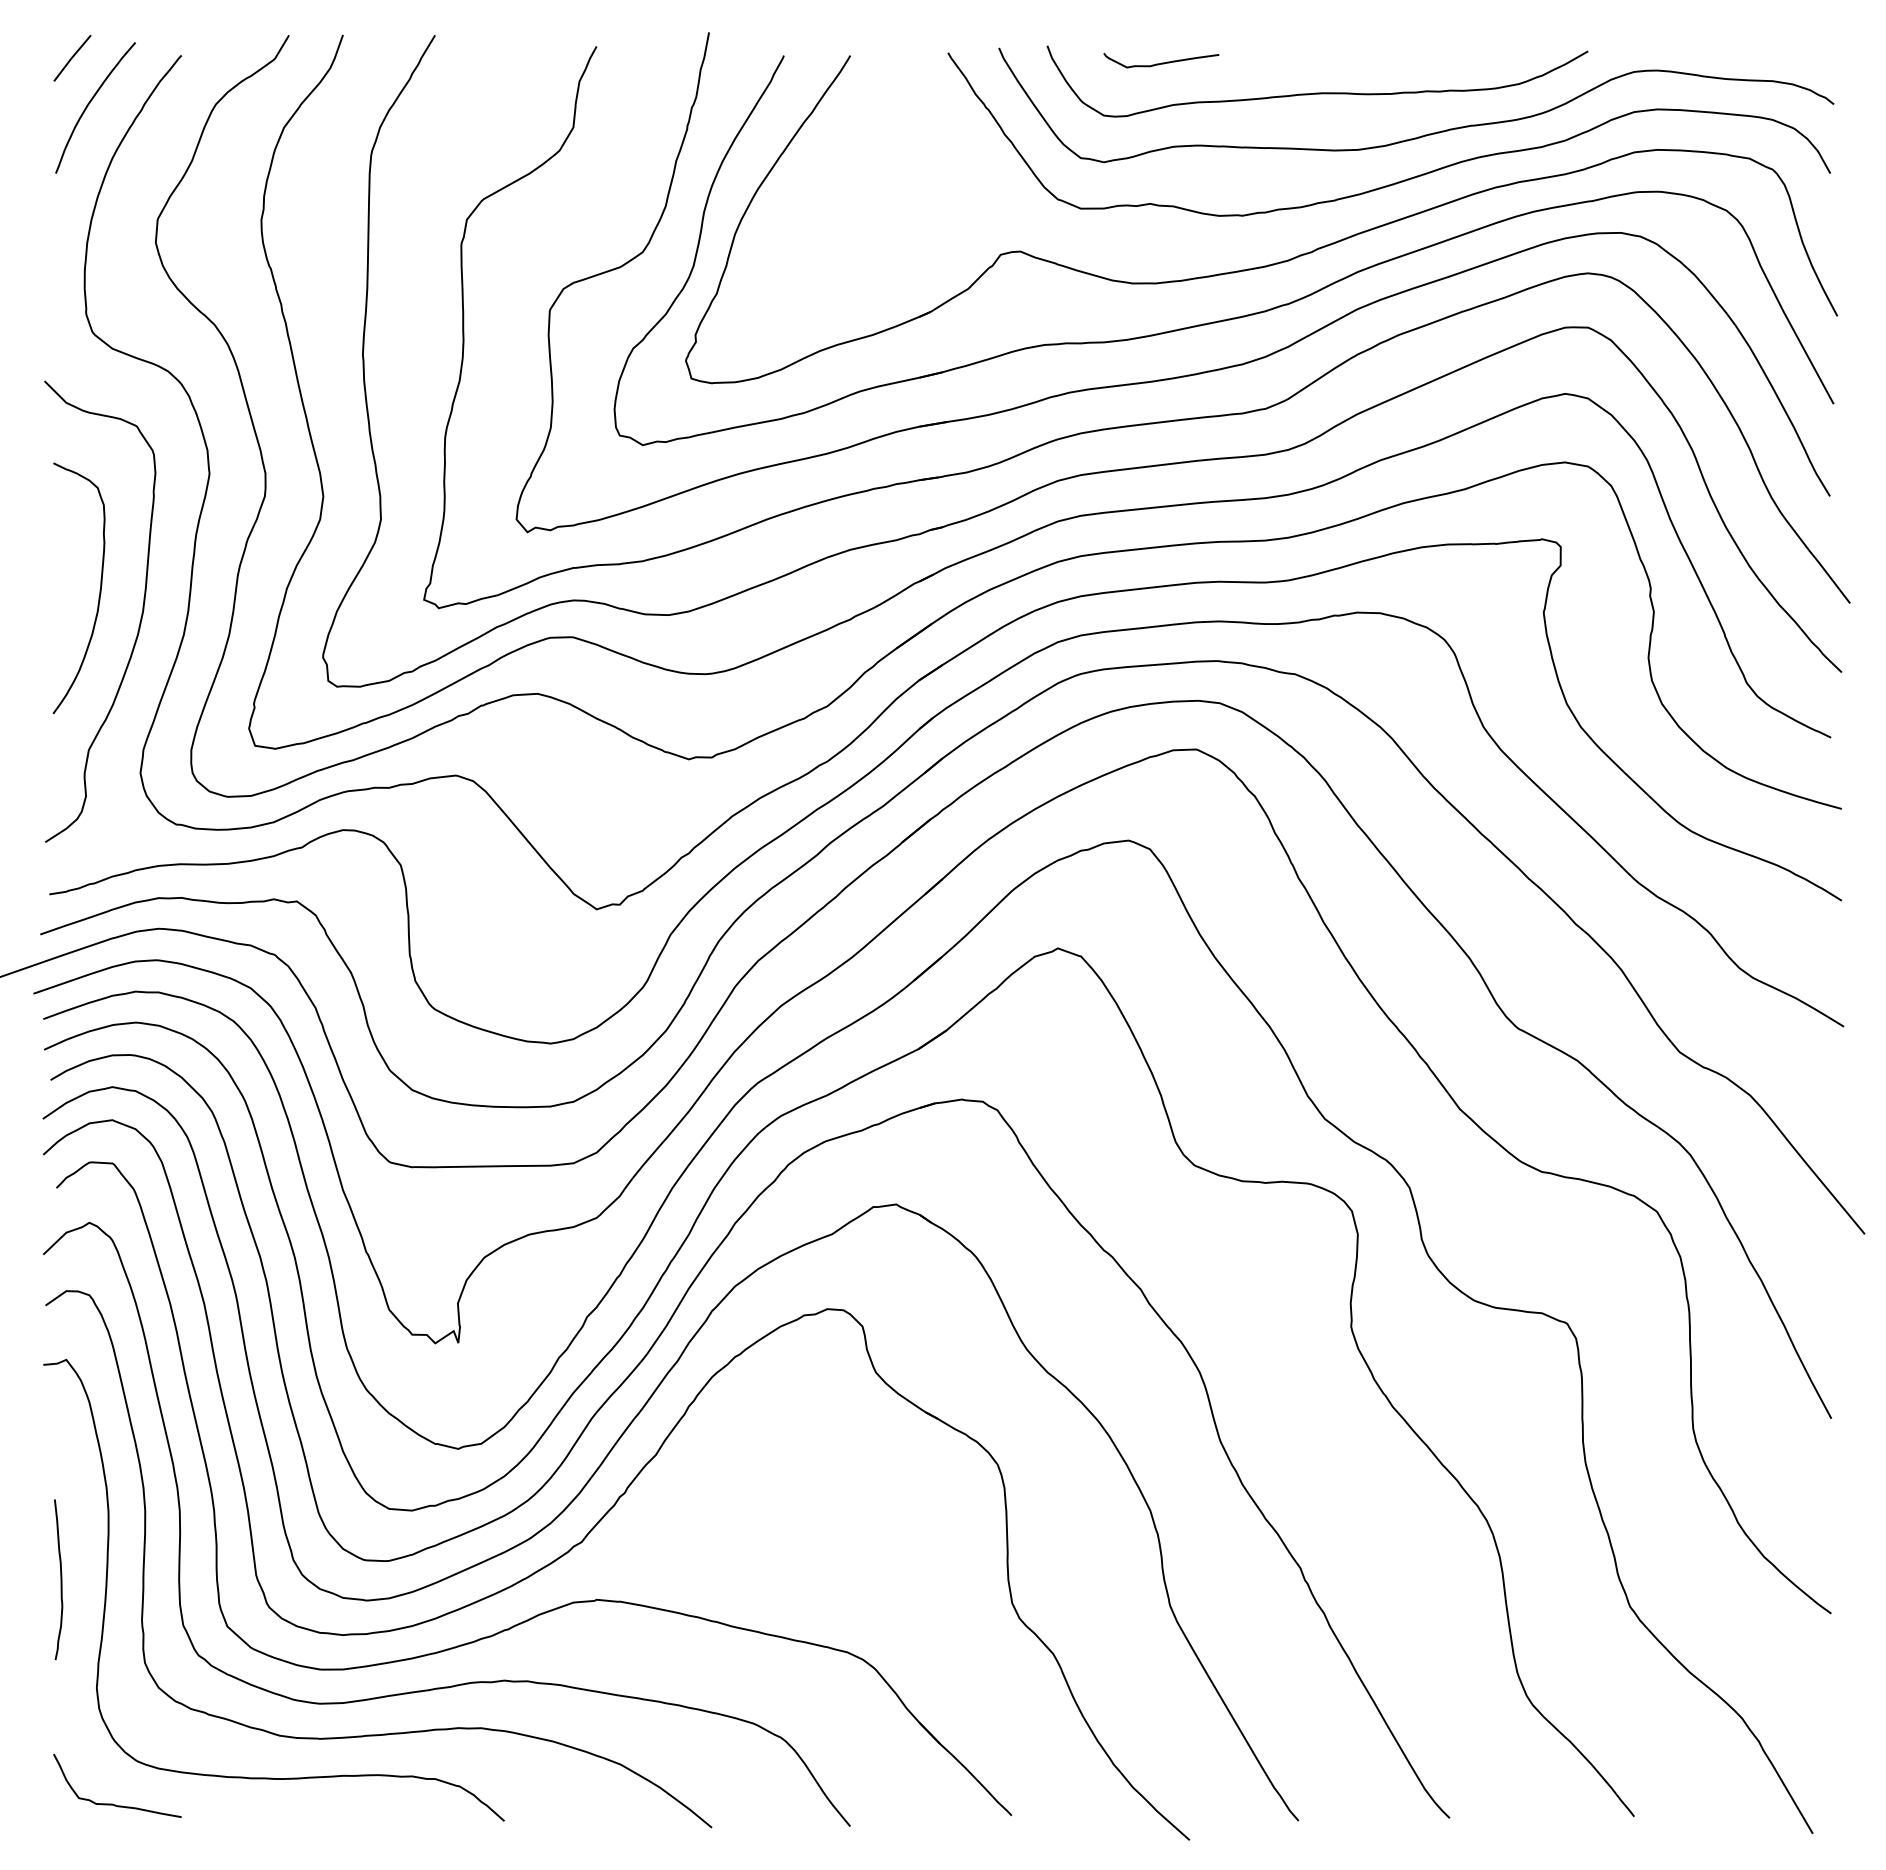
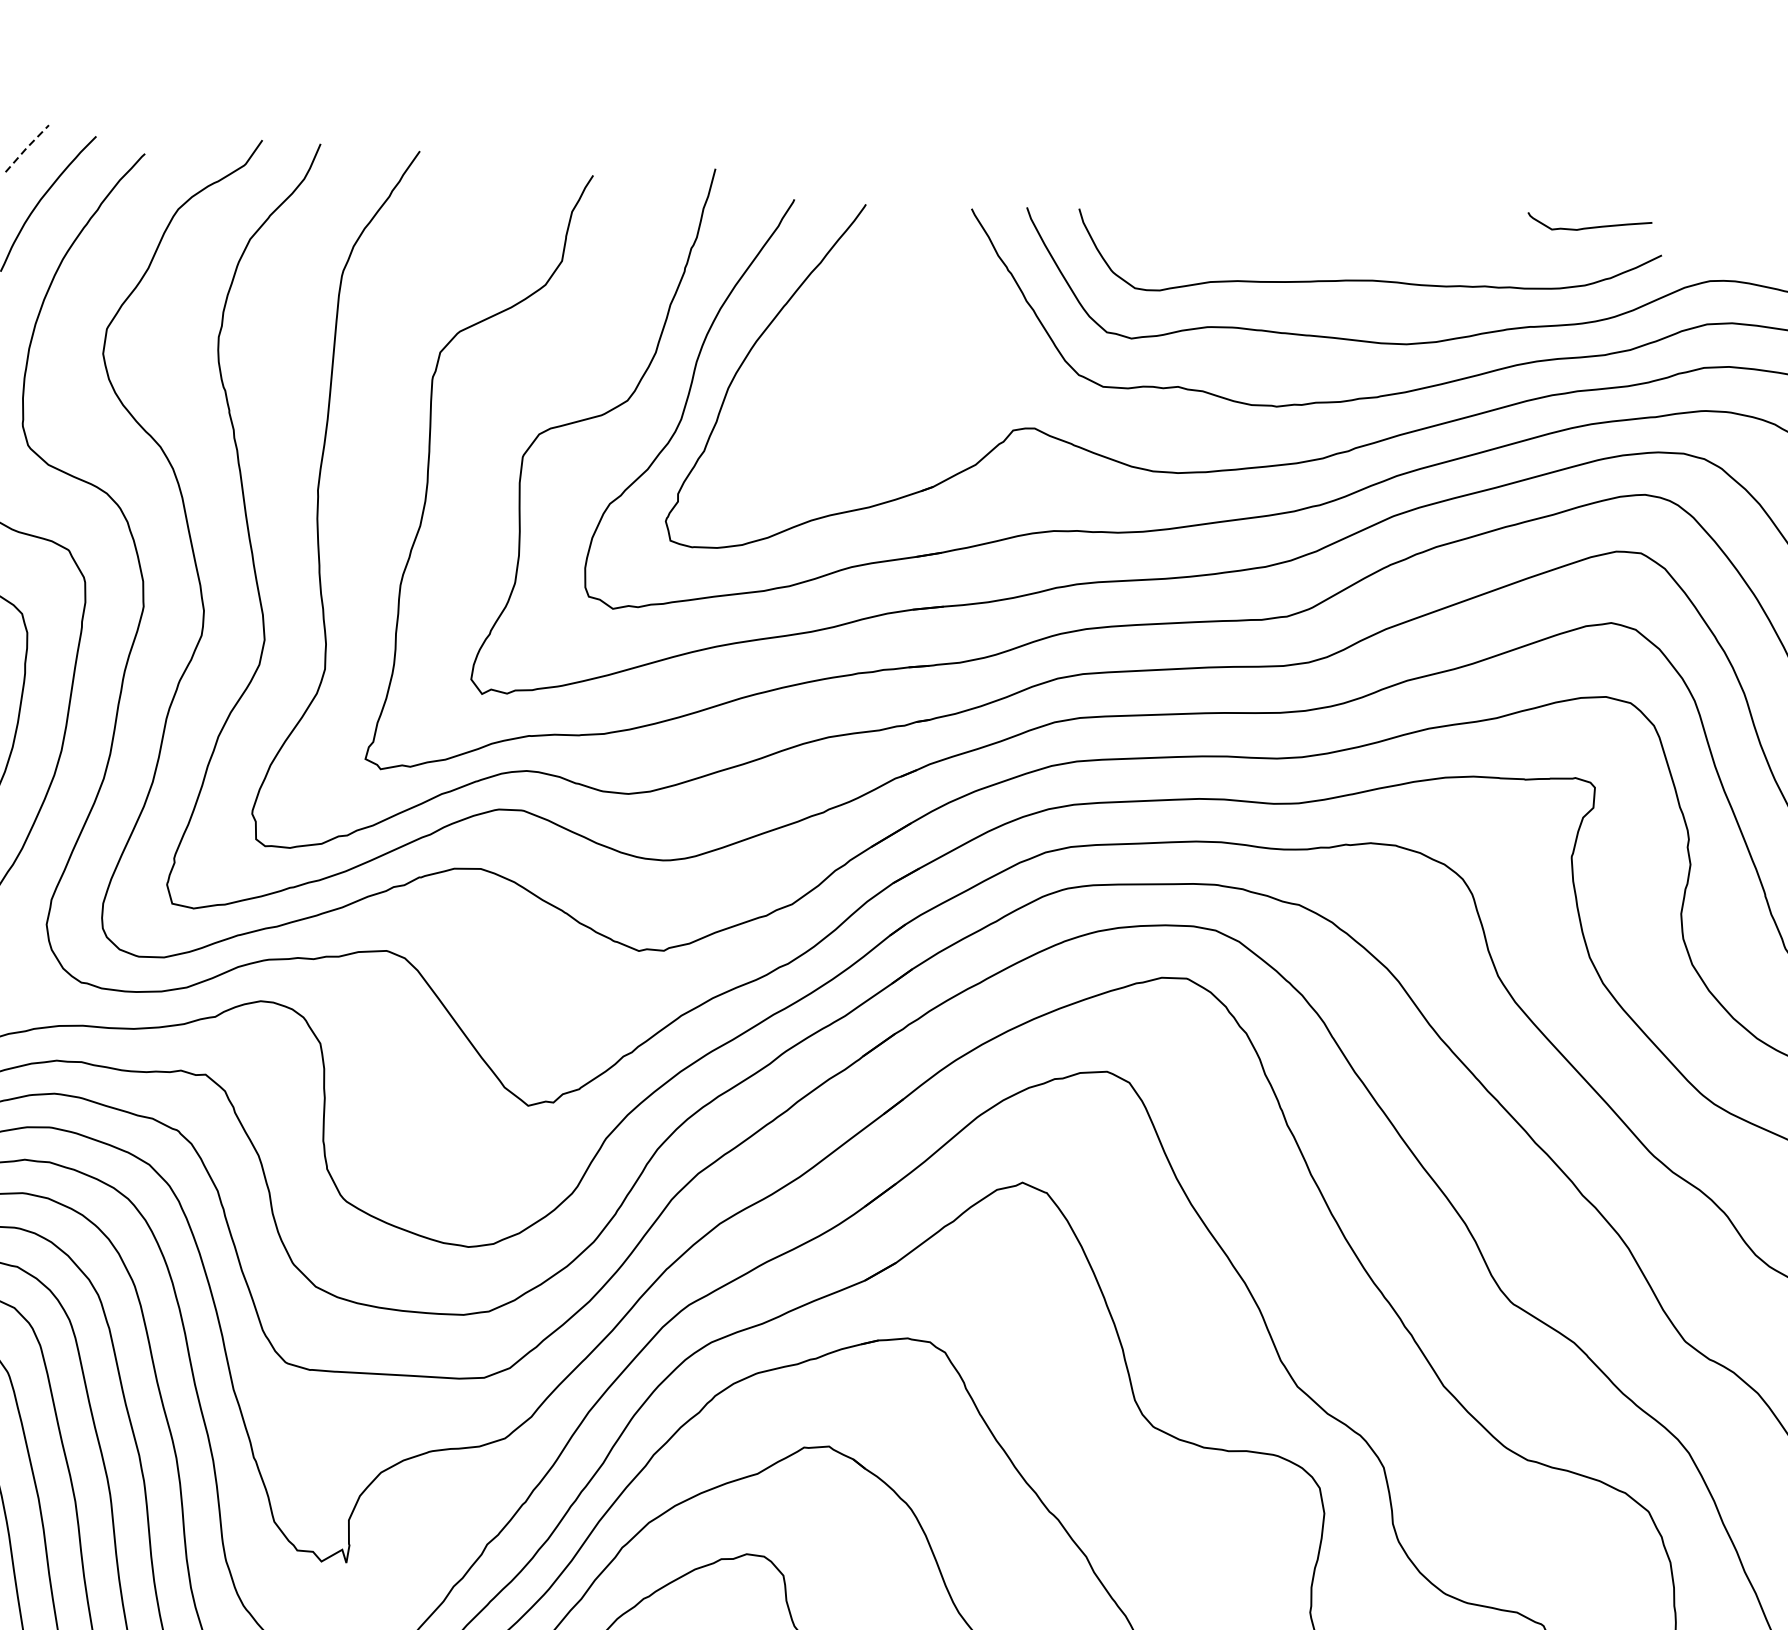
line: (72, 57) -> (27, 147), solid -> dashed
curve: (1161, 62) -> (1589, 226), moved

